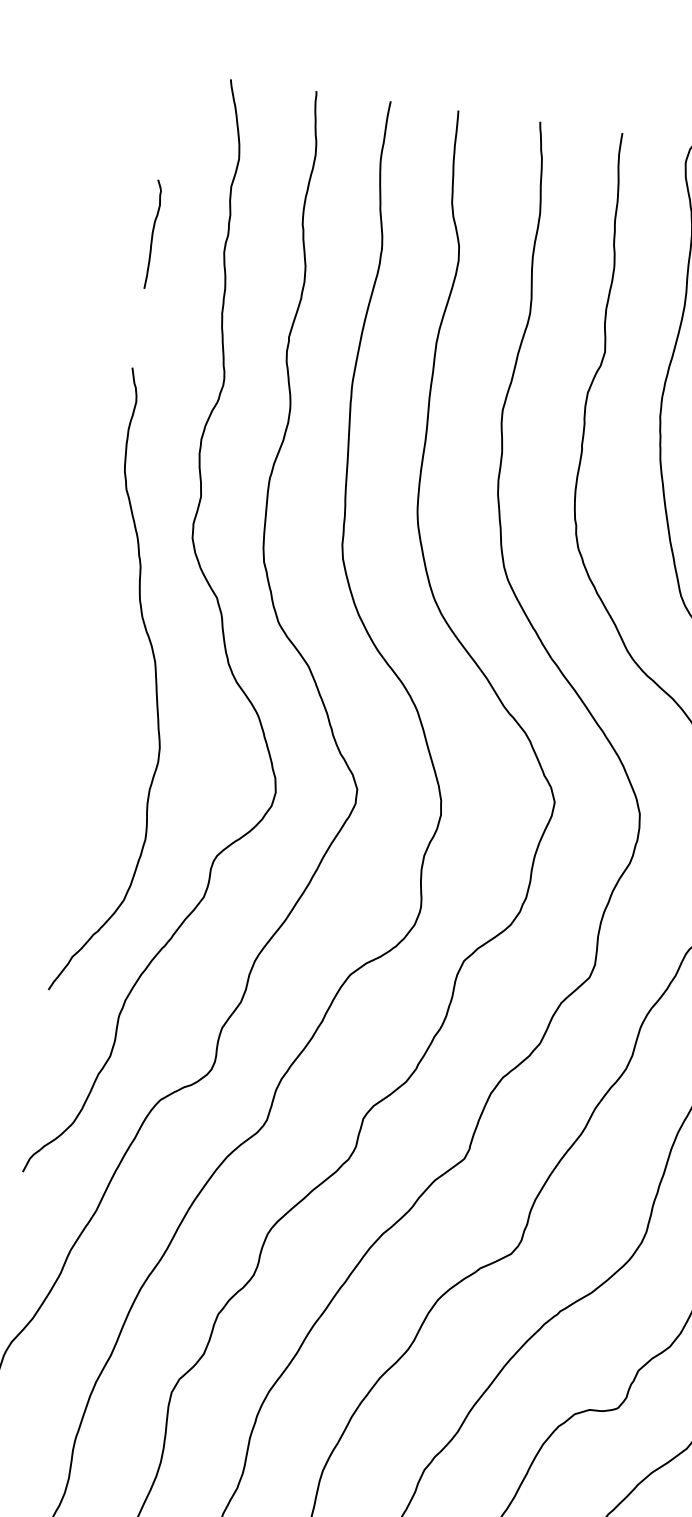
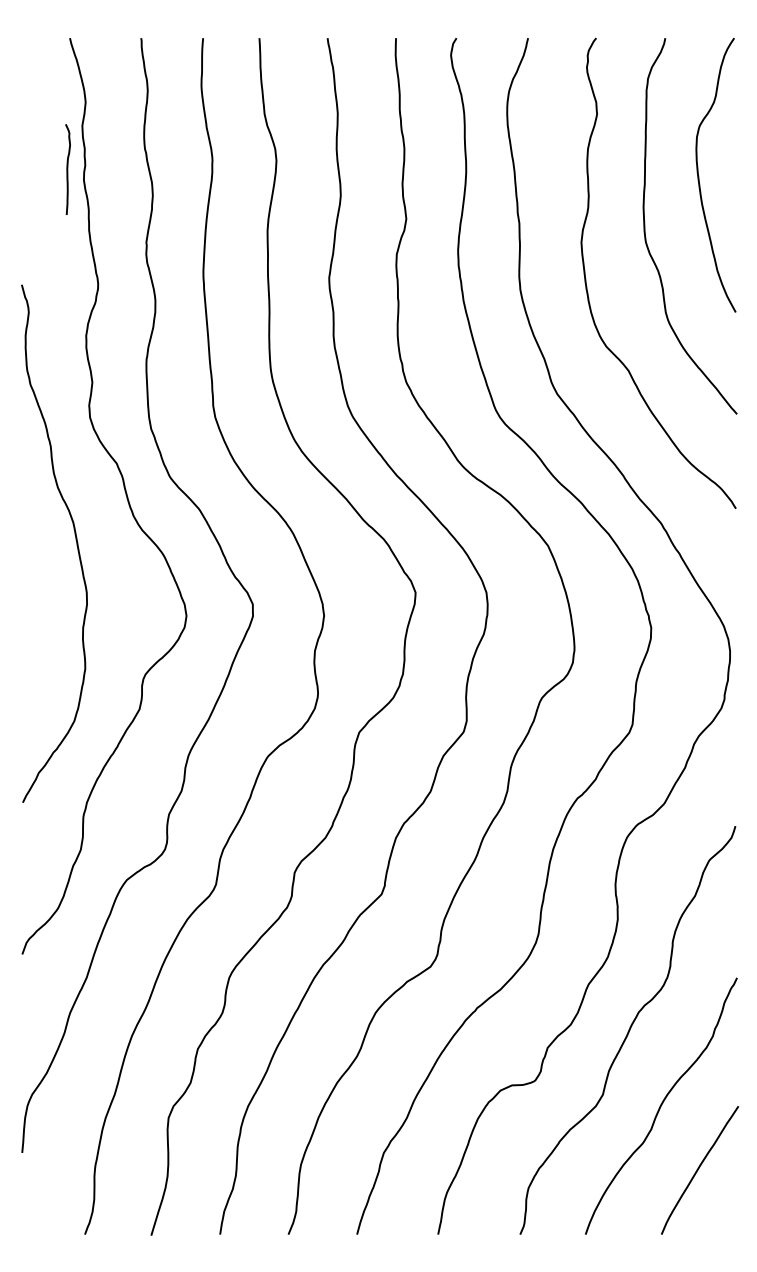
curve: (152, 234) -> (67, 169), moved

